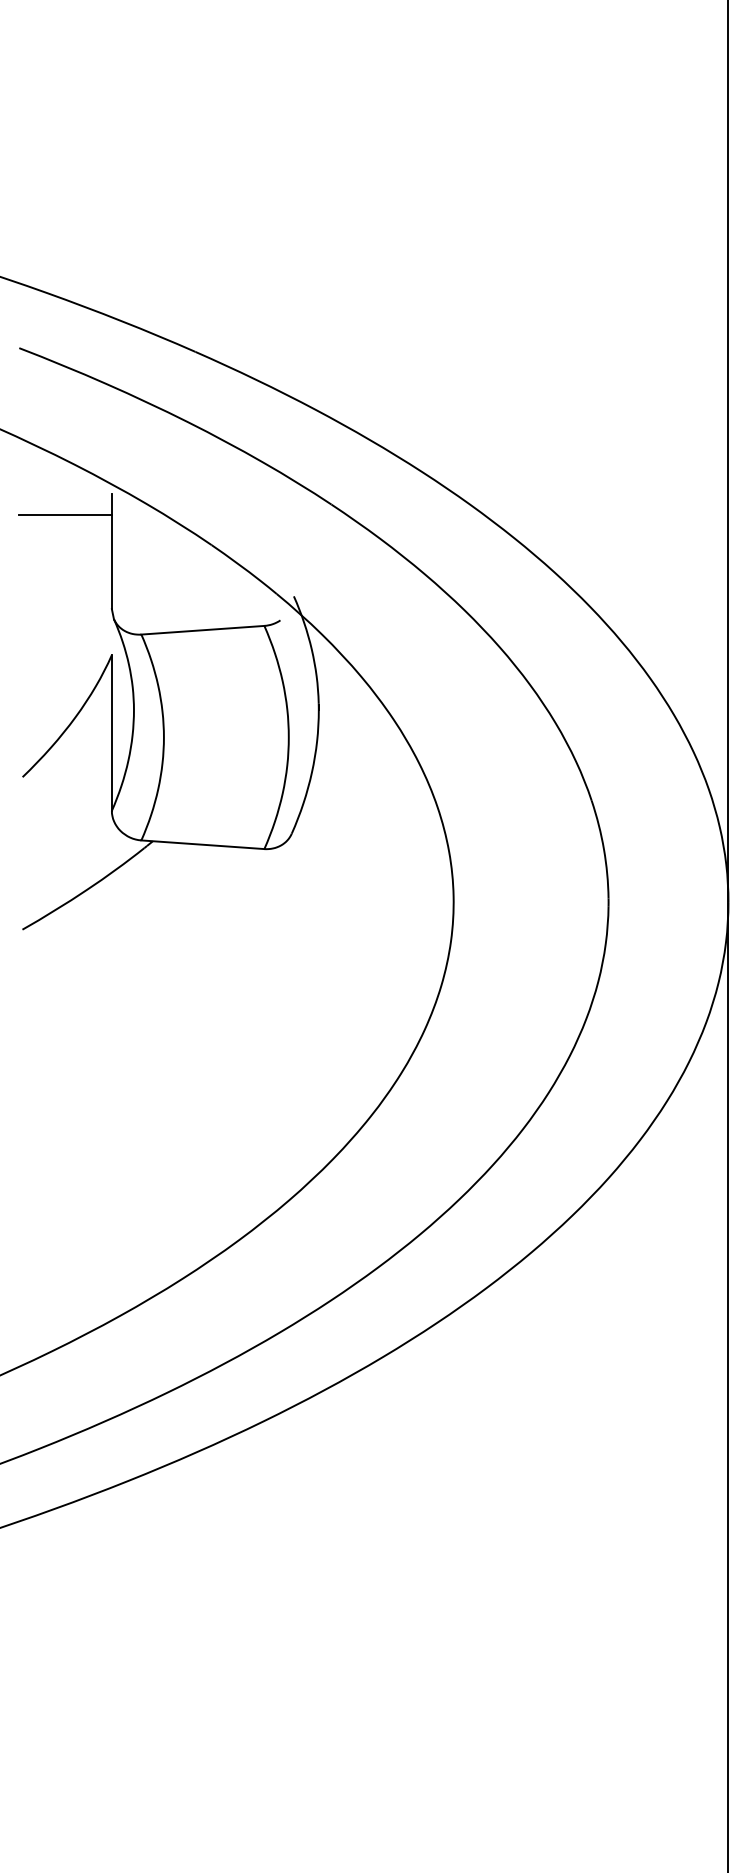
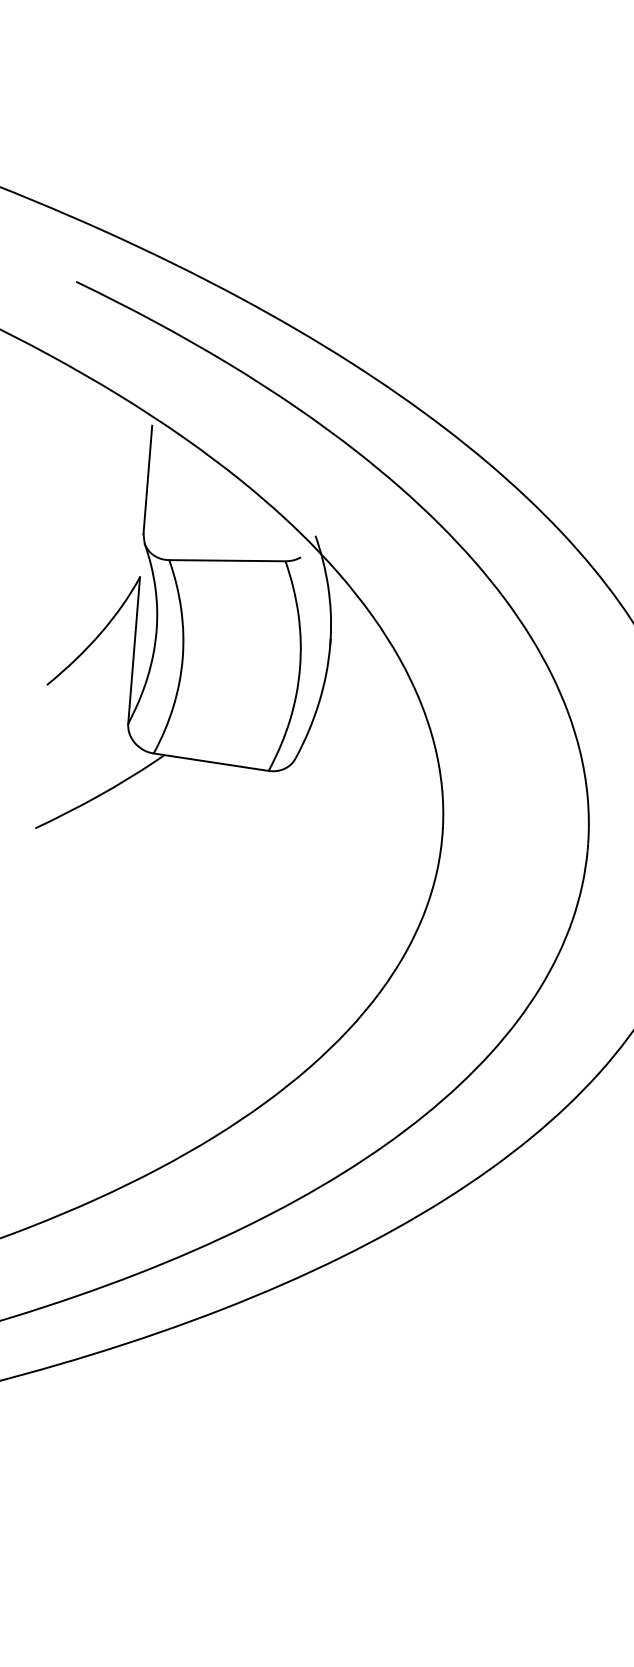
line: (65, 515) -> (107, 442), removed

